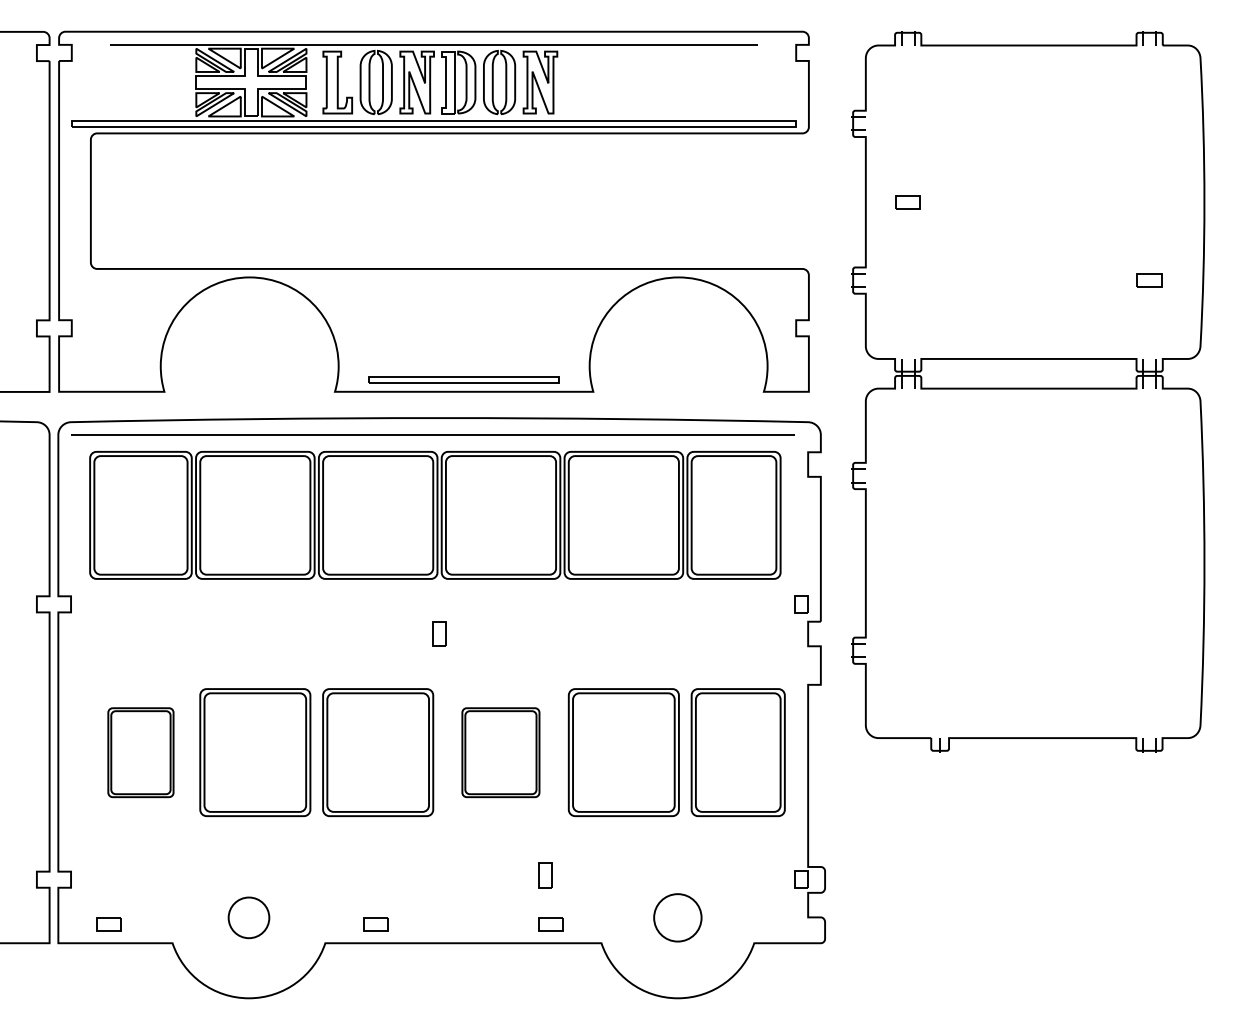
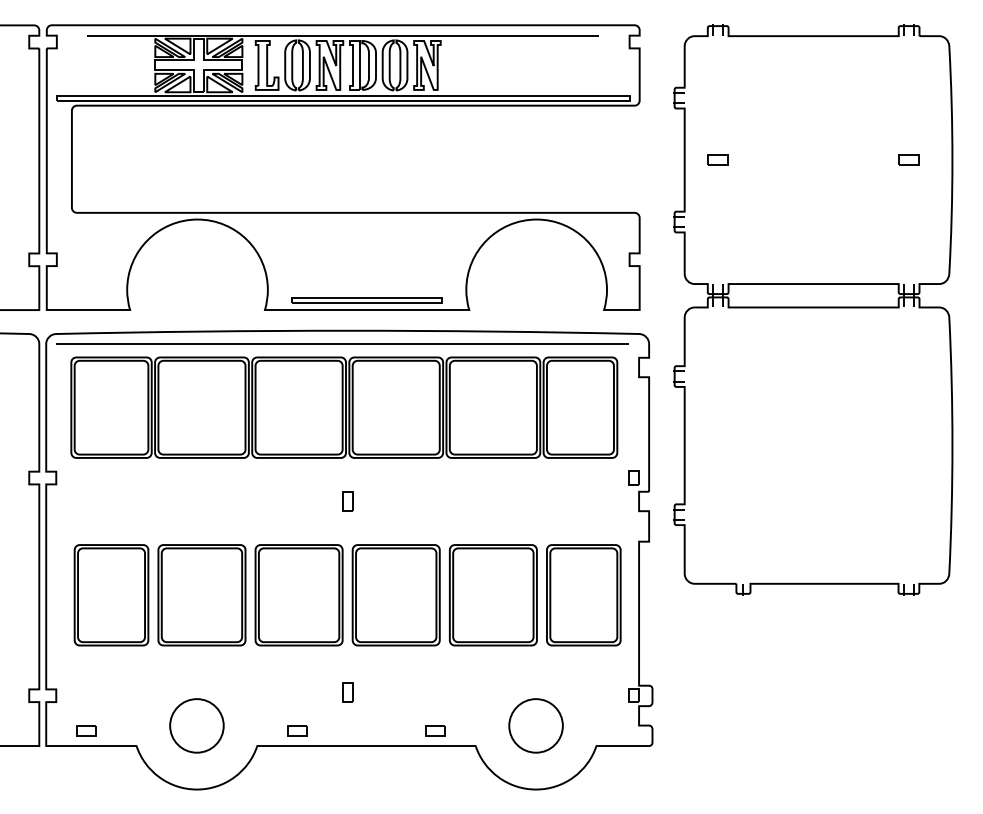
part: (1148, 279) -> (908, 159), moved
part: (140, 752) -> (111, 595), size x1.43
part: (500, 752) -> (395, 595), size x1.43
part: (545, 875) -> (347, 692), moved
part: (248, 917) -> (196, 725), size x1.67
part: (677, 917) -> (535, 725), size x1.43

